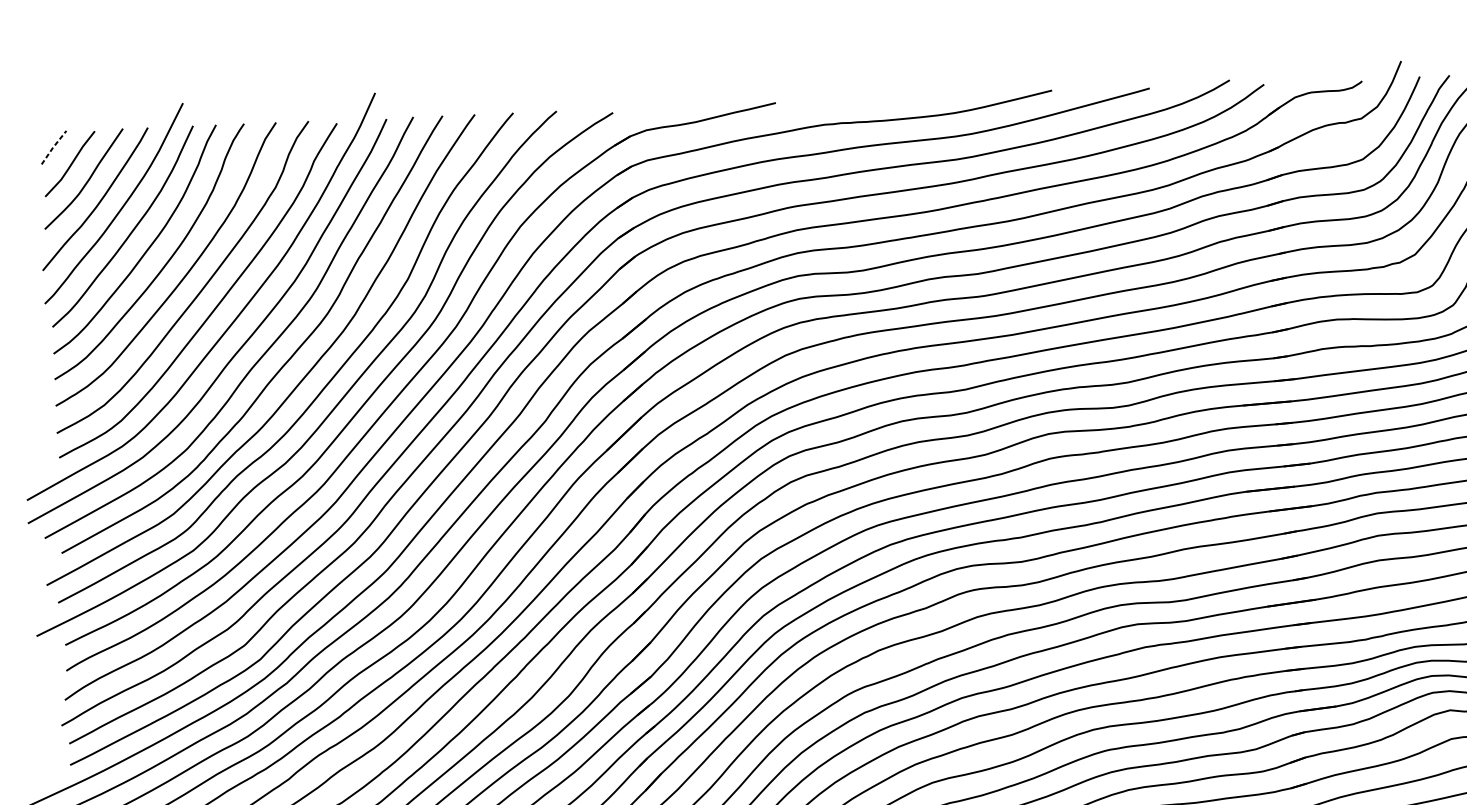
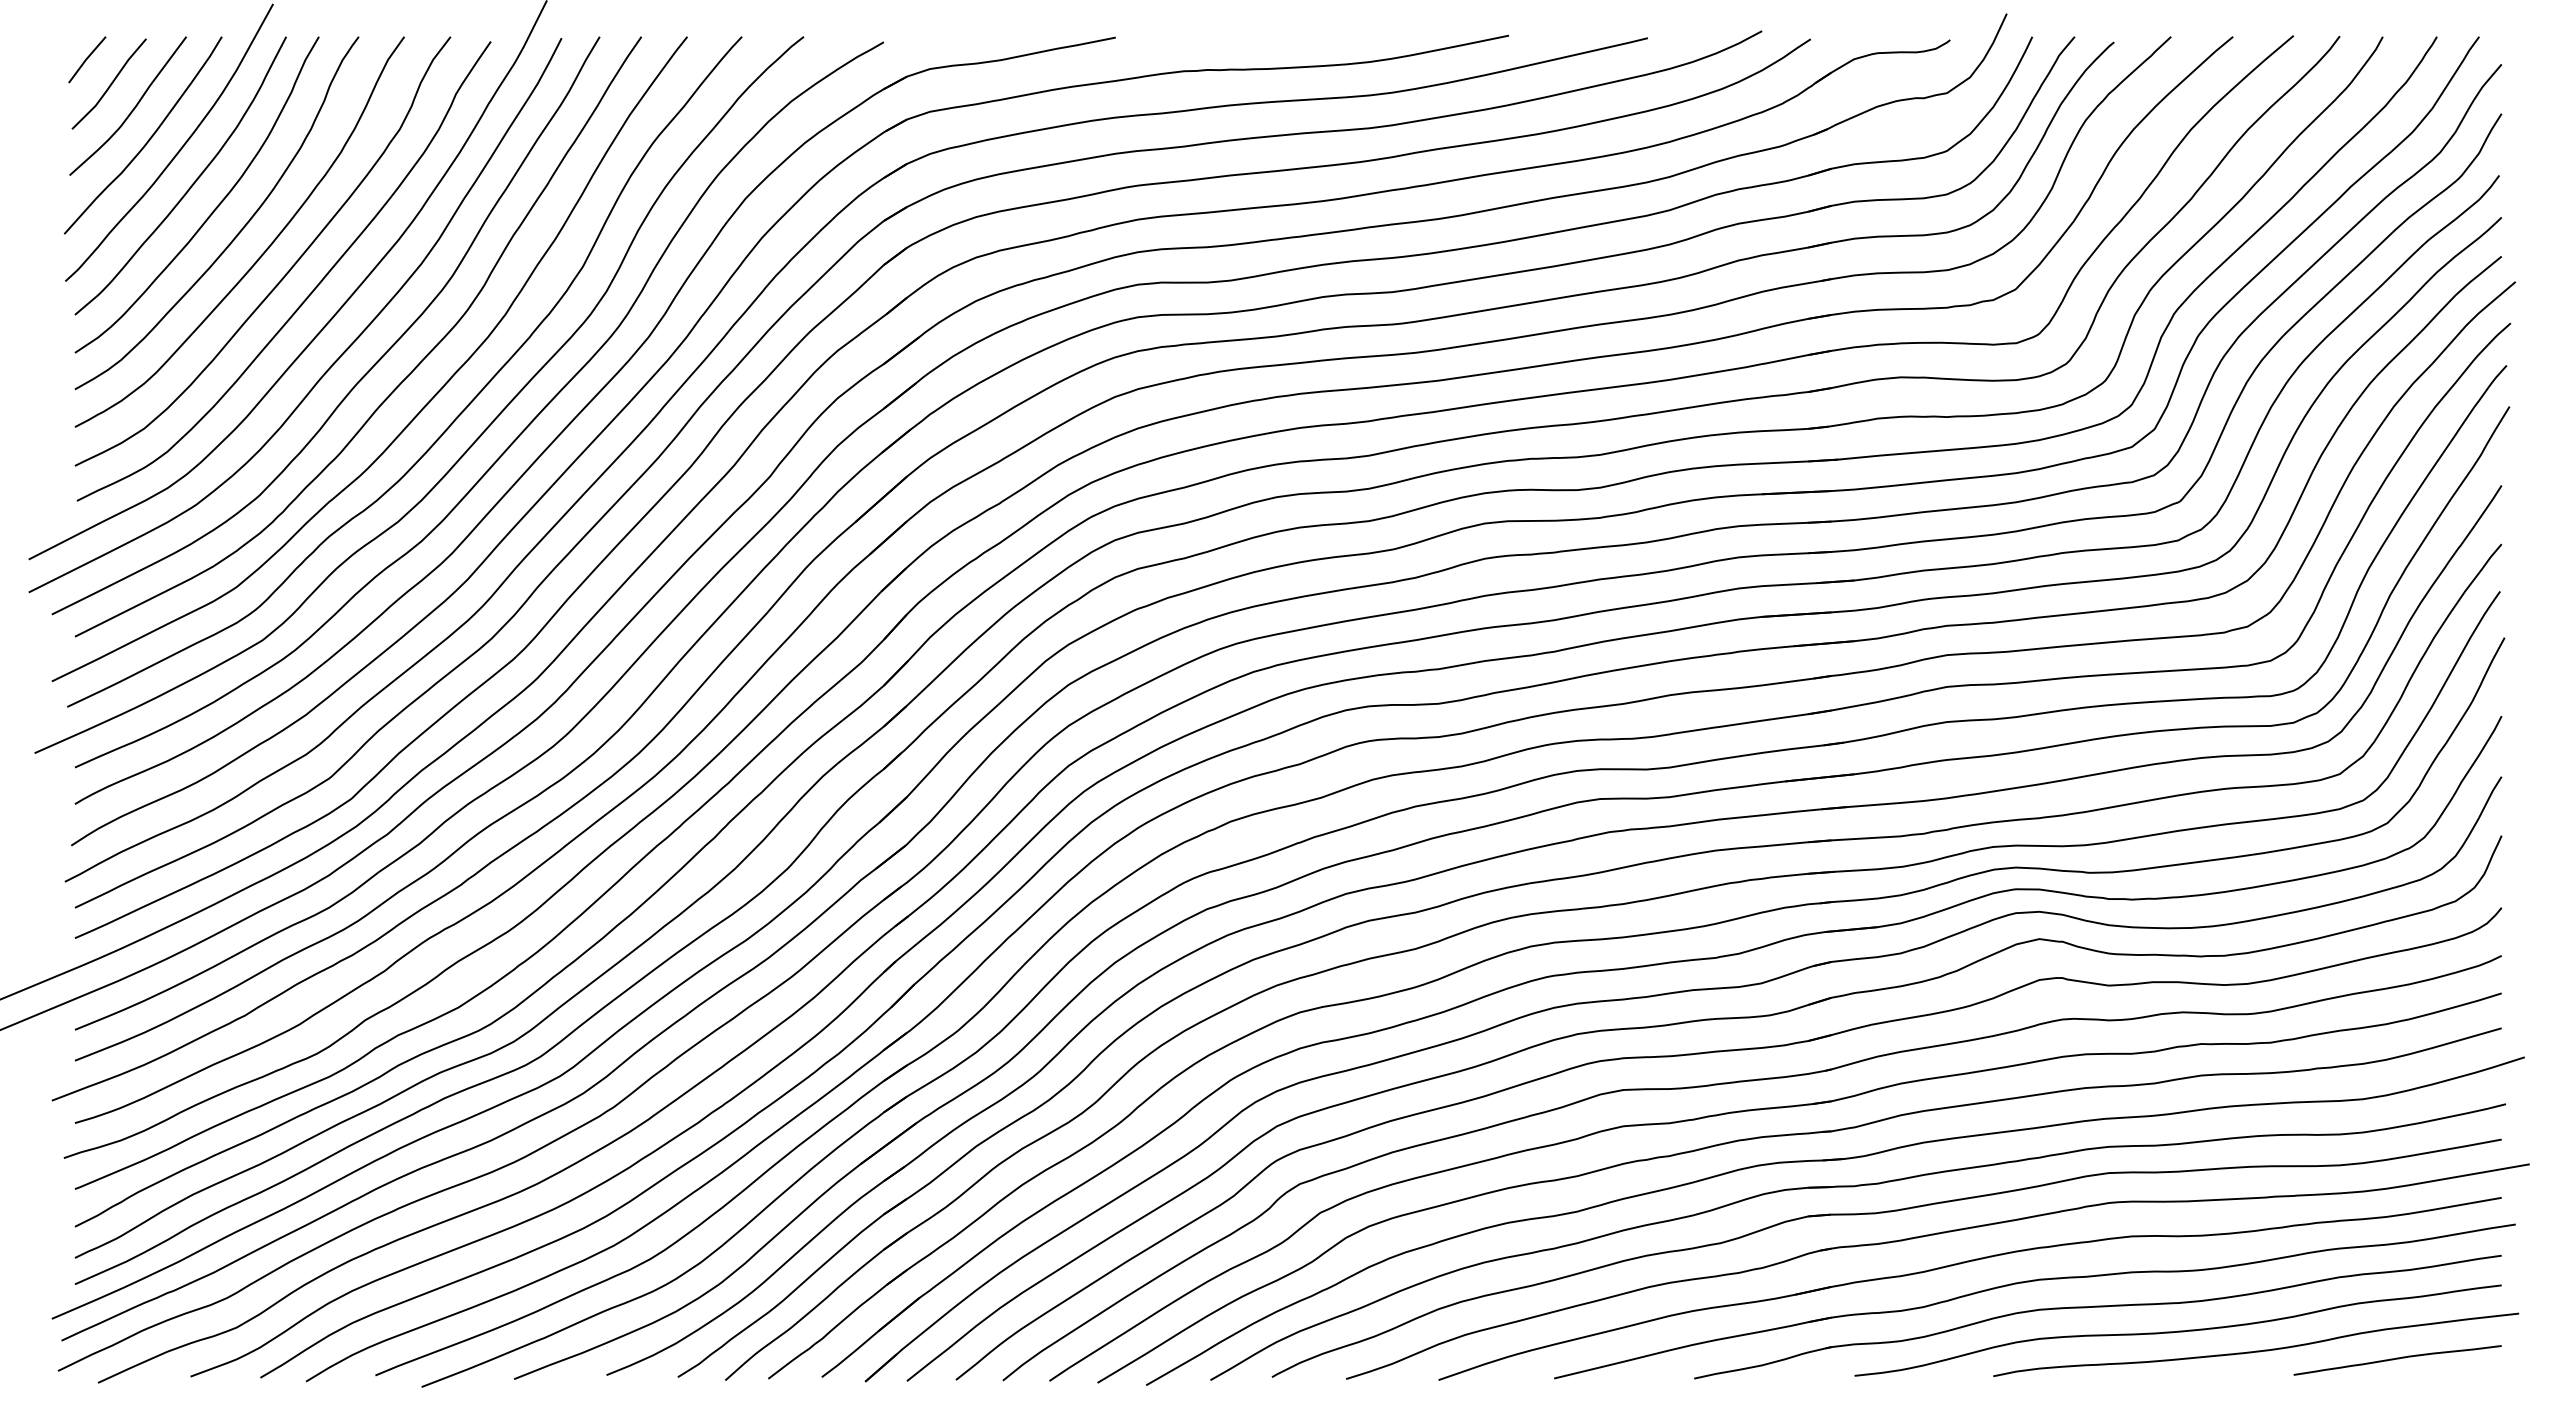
line: (53, 147) -> (86, 59), dashed -> solid

